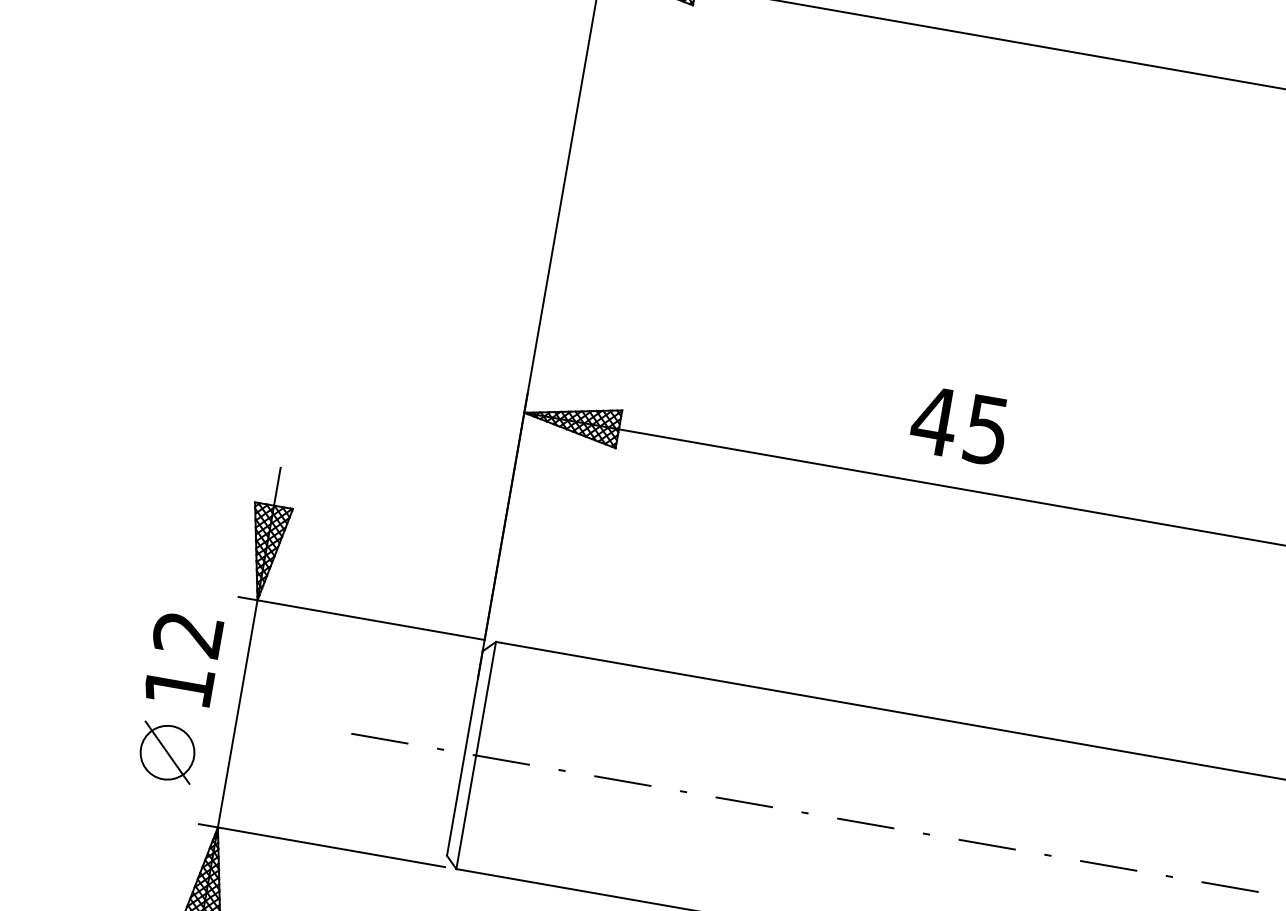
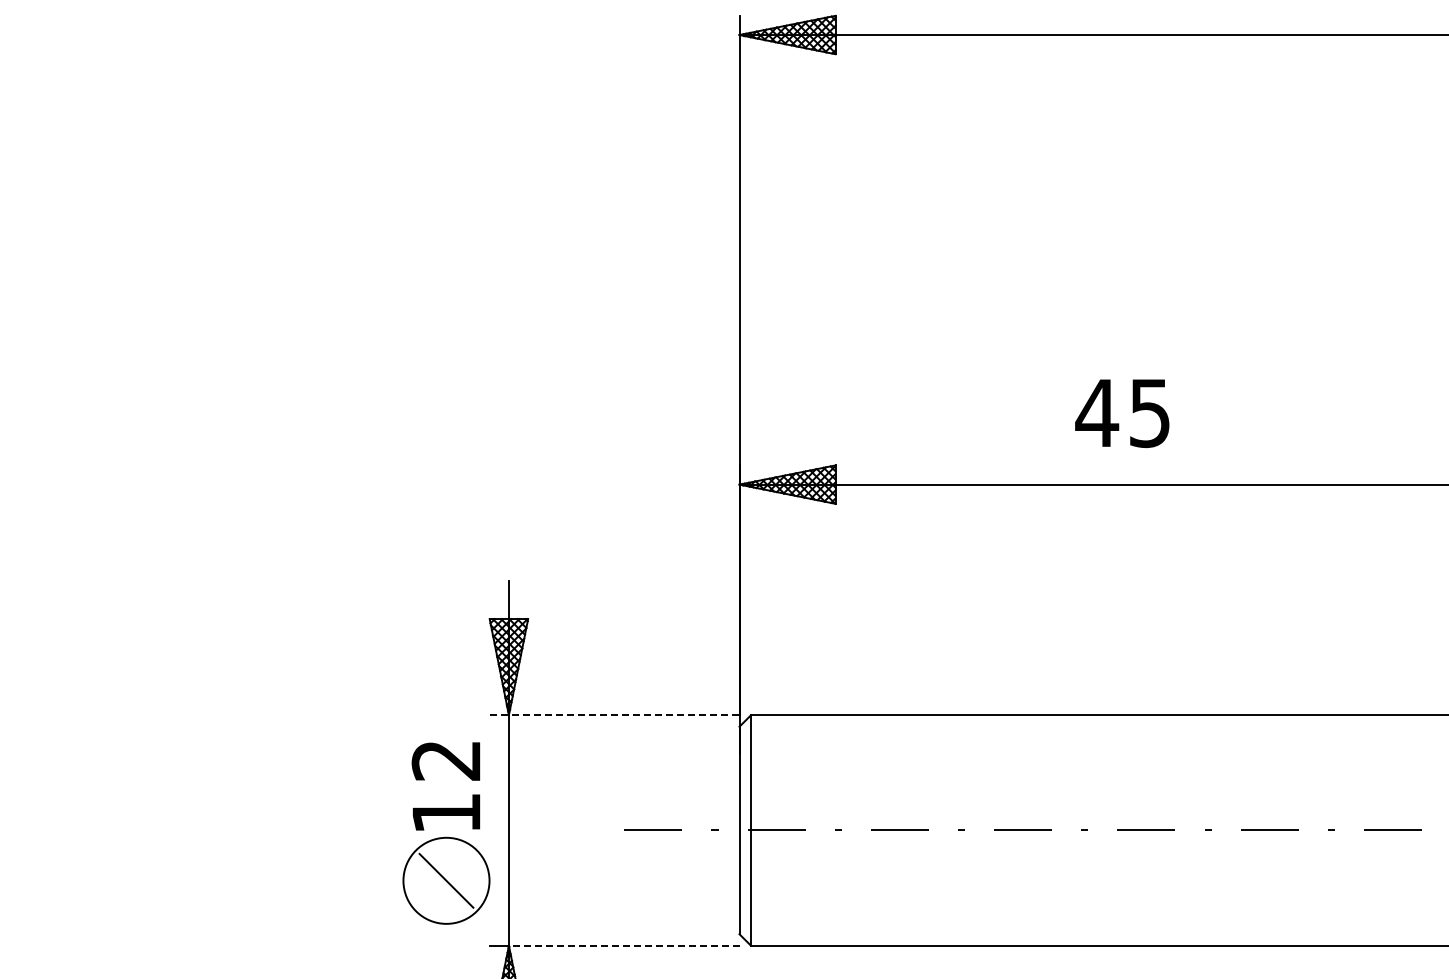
text: (959, 425) -> (1122, 413), moved
line: (361, 618) -> (614, 715), solid -> dashed
circle: (167, 752) -> (446, 880), size x1.6
line: (330, 846) -> (623, 945), solid -> dashed

